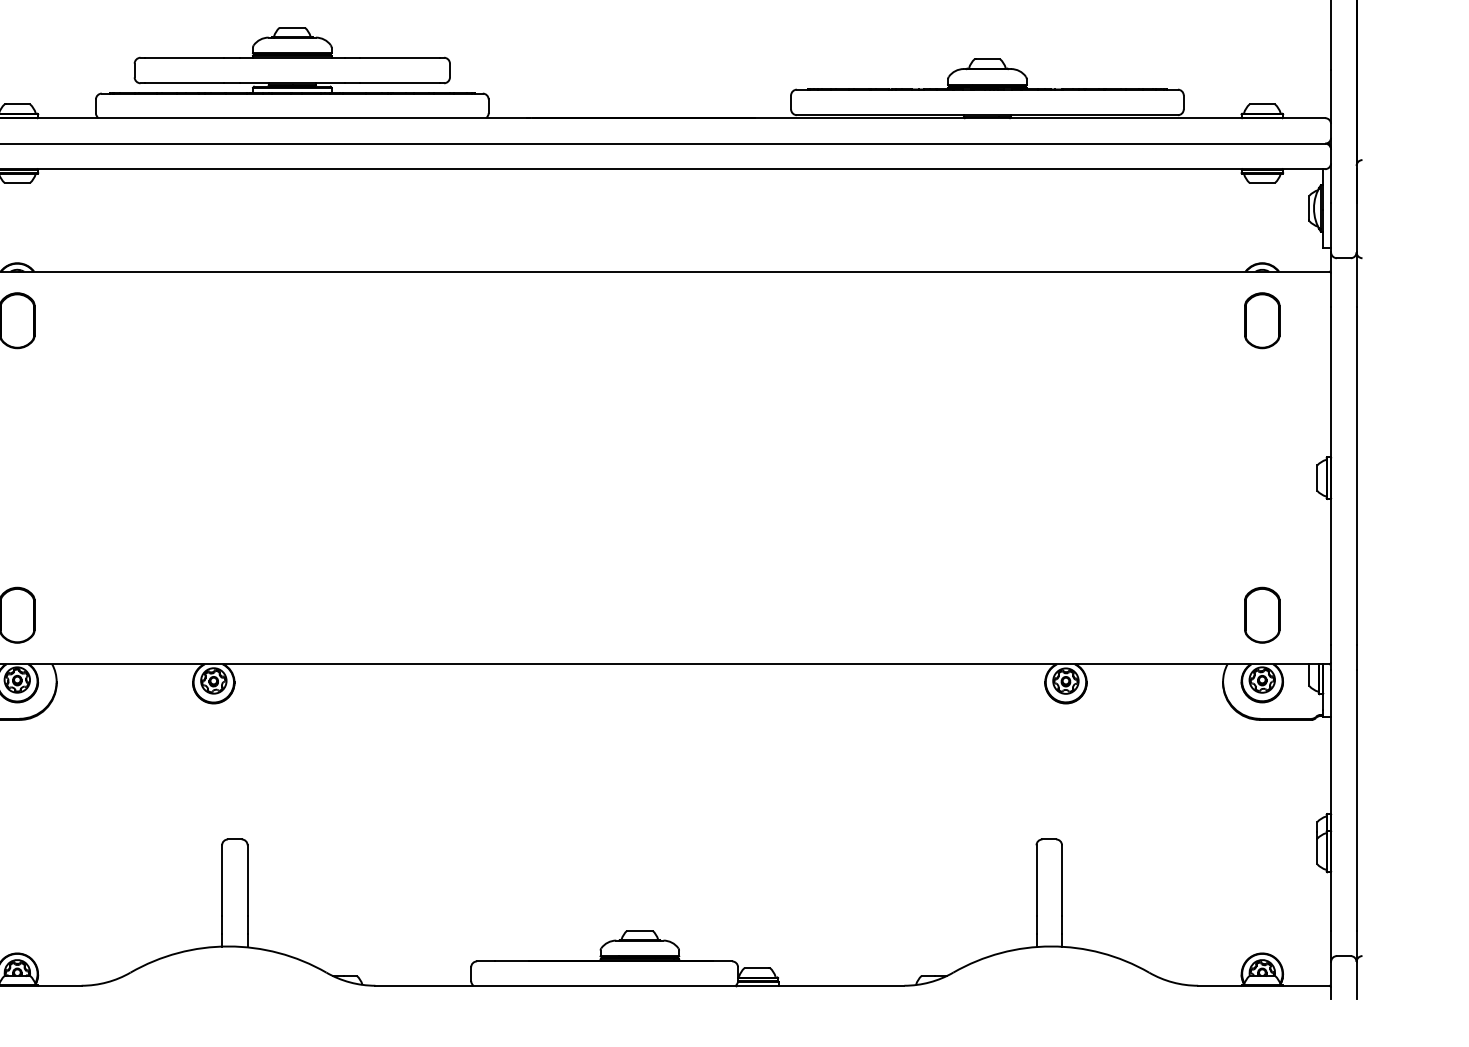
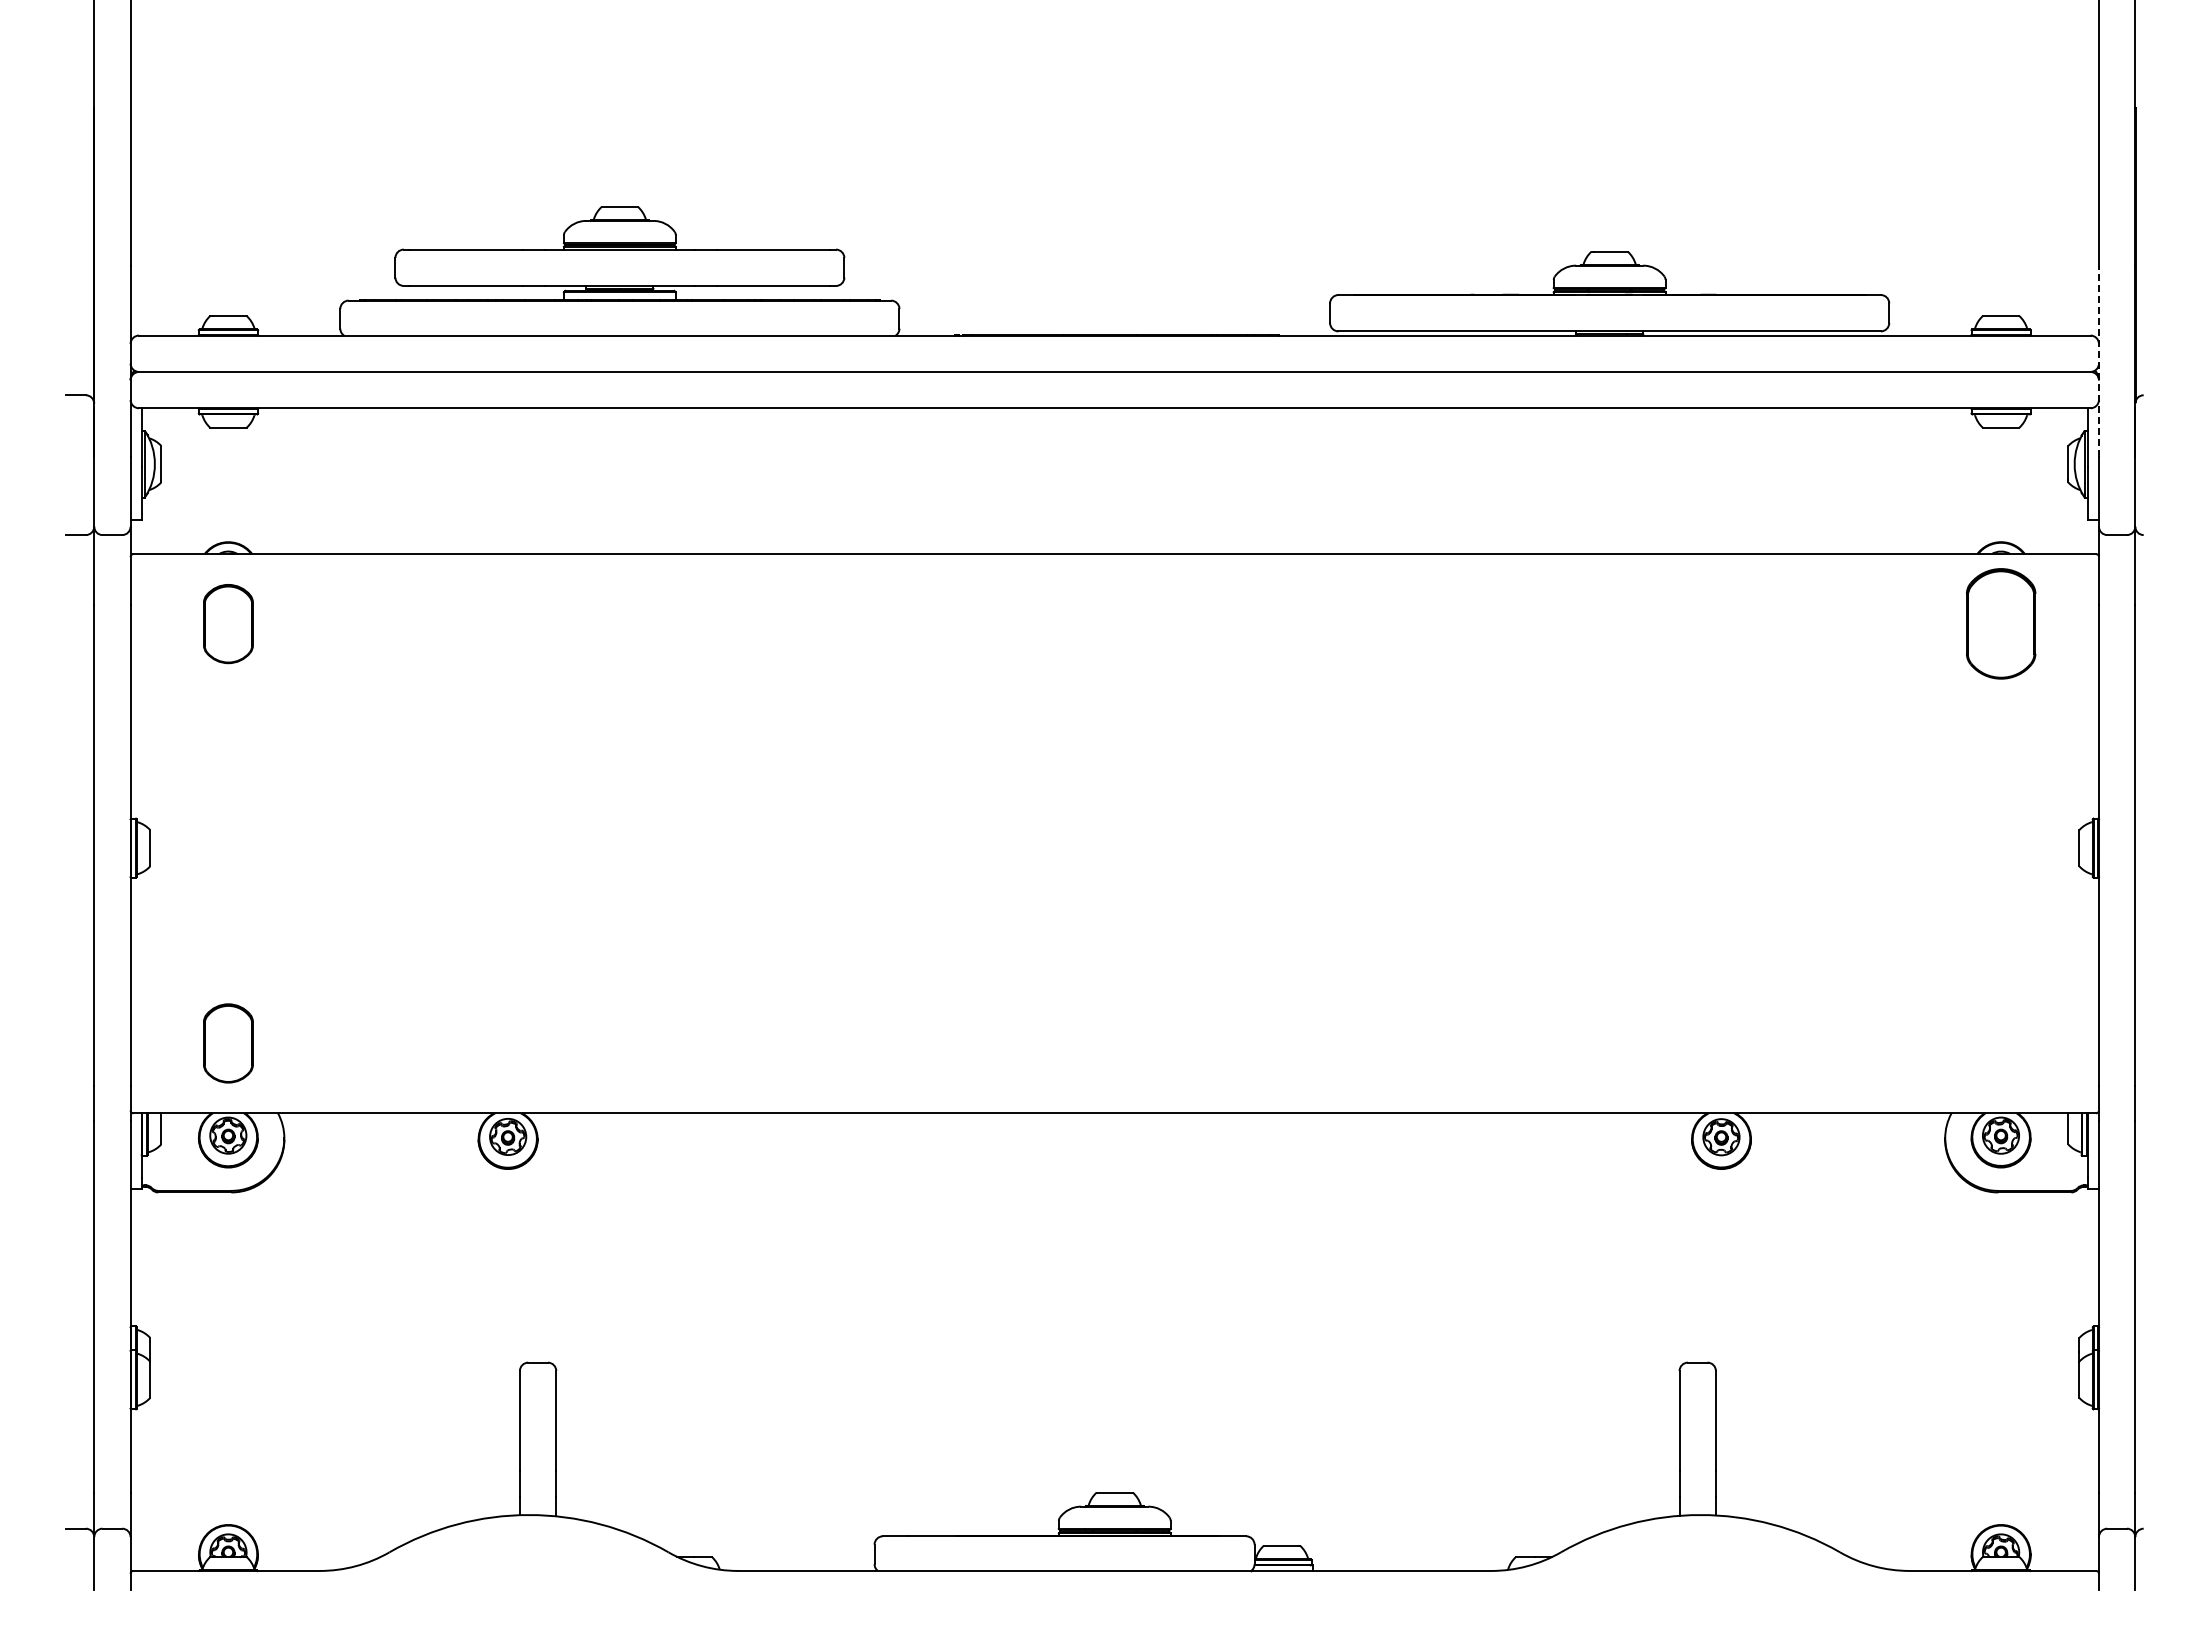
line: (1330, 136) -> (2098, 361), solid -> dashed
part: (1261, 321) -> (2000, 624), size x1.4
part: (1261, 615) -> (2000, 1043), removed

